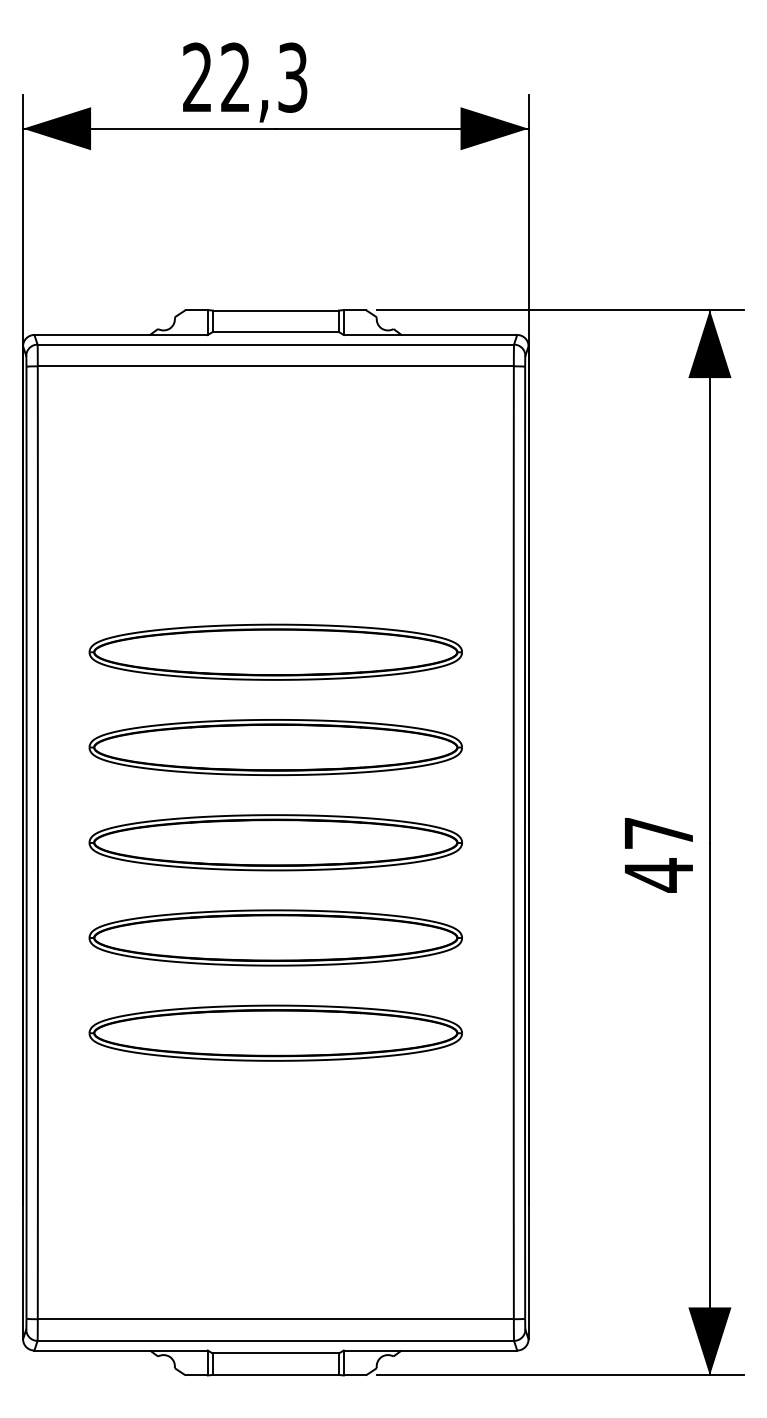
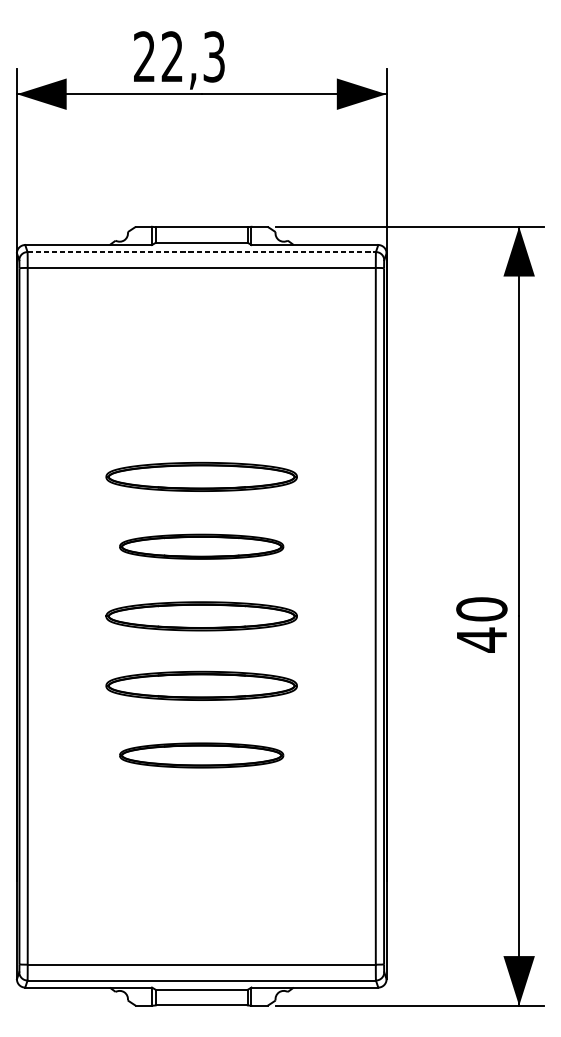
line: (276, 344) -> (202, 251), solid -> dashed
part: (275, 651) -> (201, 476), size x0.7
part: (275, 747) -> (201, 546), size x0.6
text: (658, 832) -> (481, 608), 47 -> 40
part: (275, 842) -> (201, 616), size x0.7
part: (275, 937) -> (201, 685), size x0.7
part: (275, 1032) -> (201, 755), size x0.6

